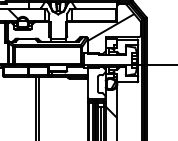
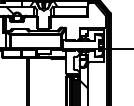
hatch: (110, 27) -> (83, 20), removed

